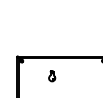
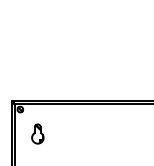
part: (52, 76) -> (38, 134), moved

